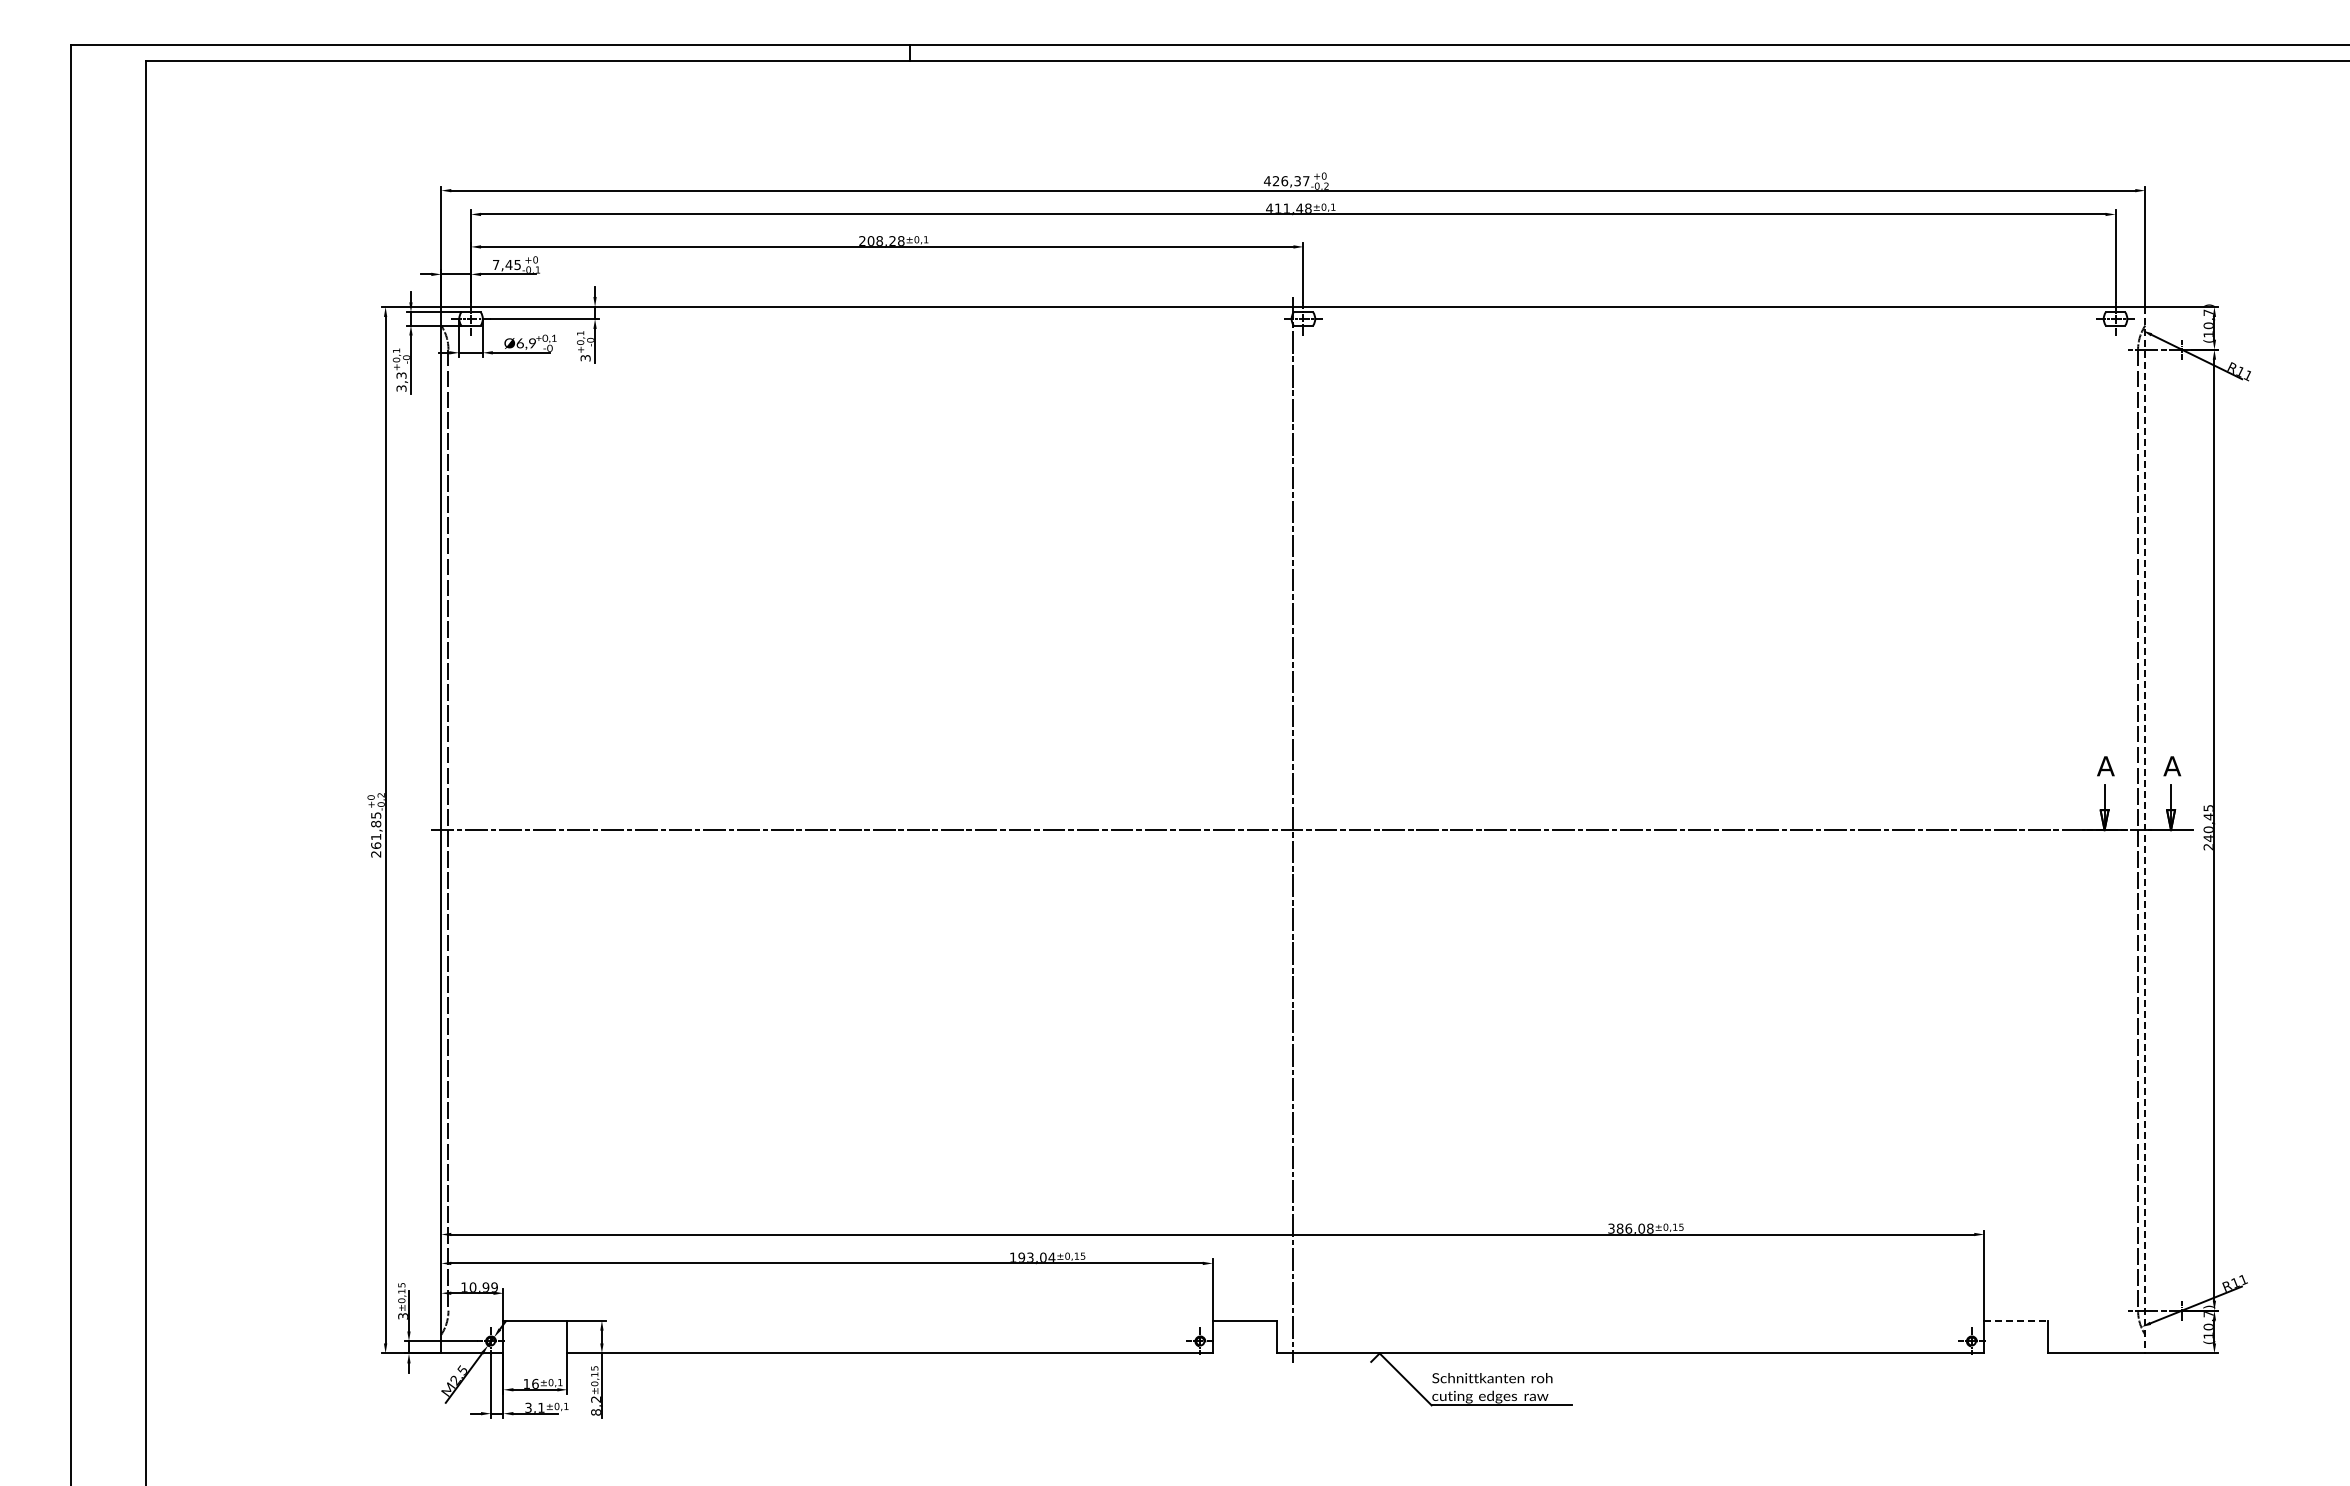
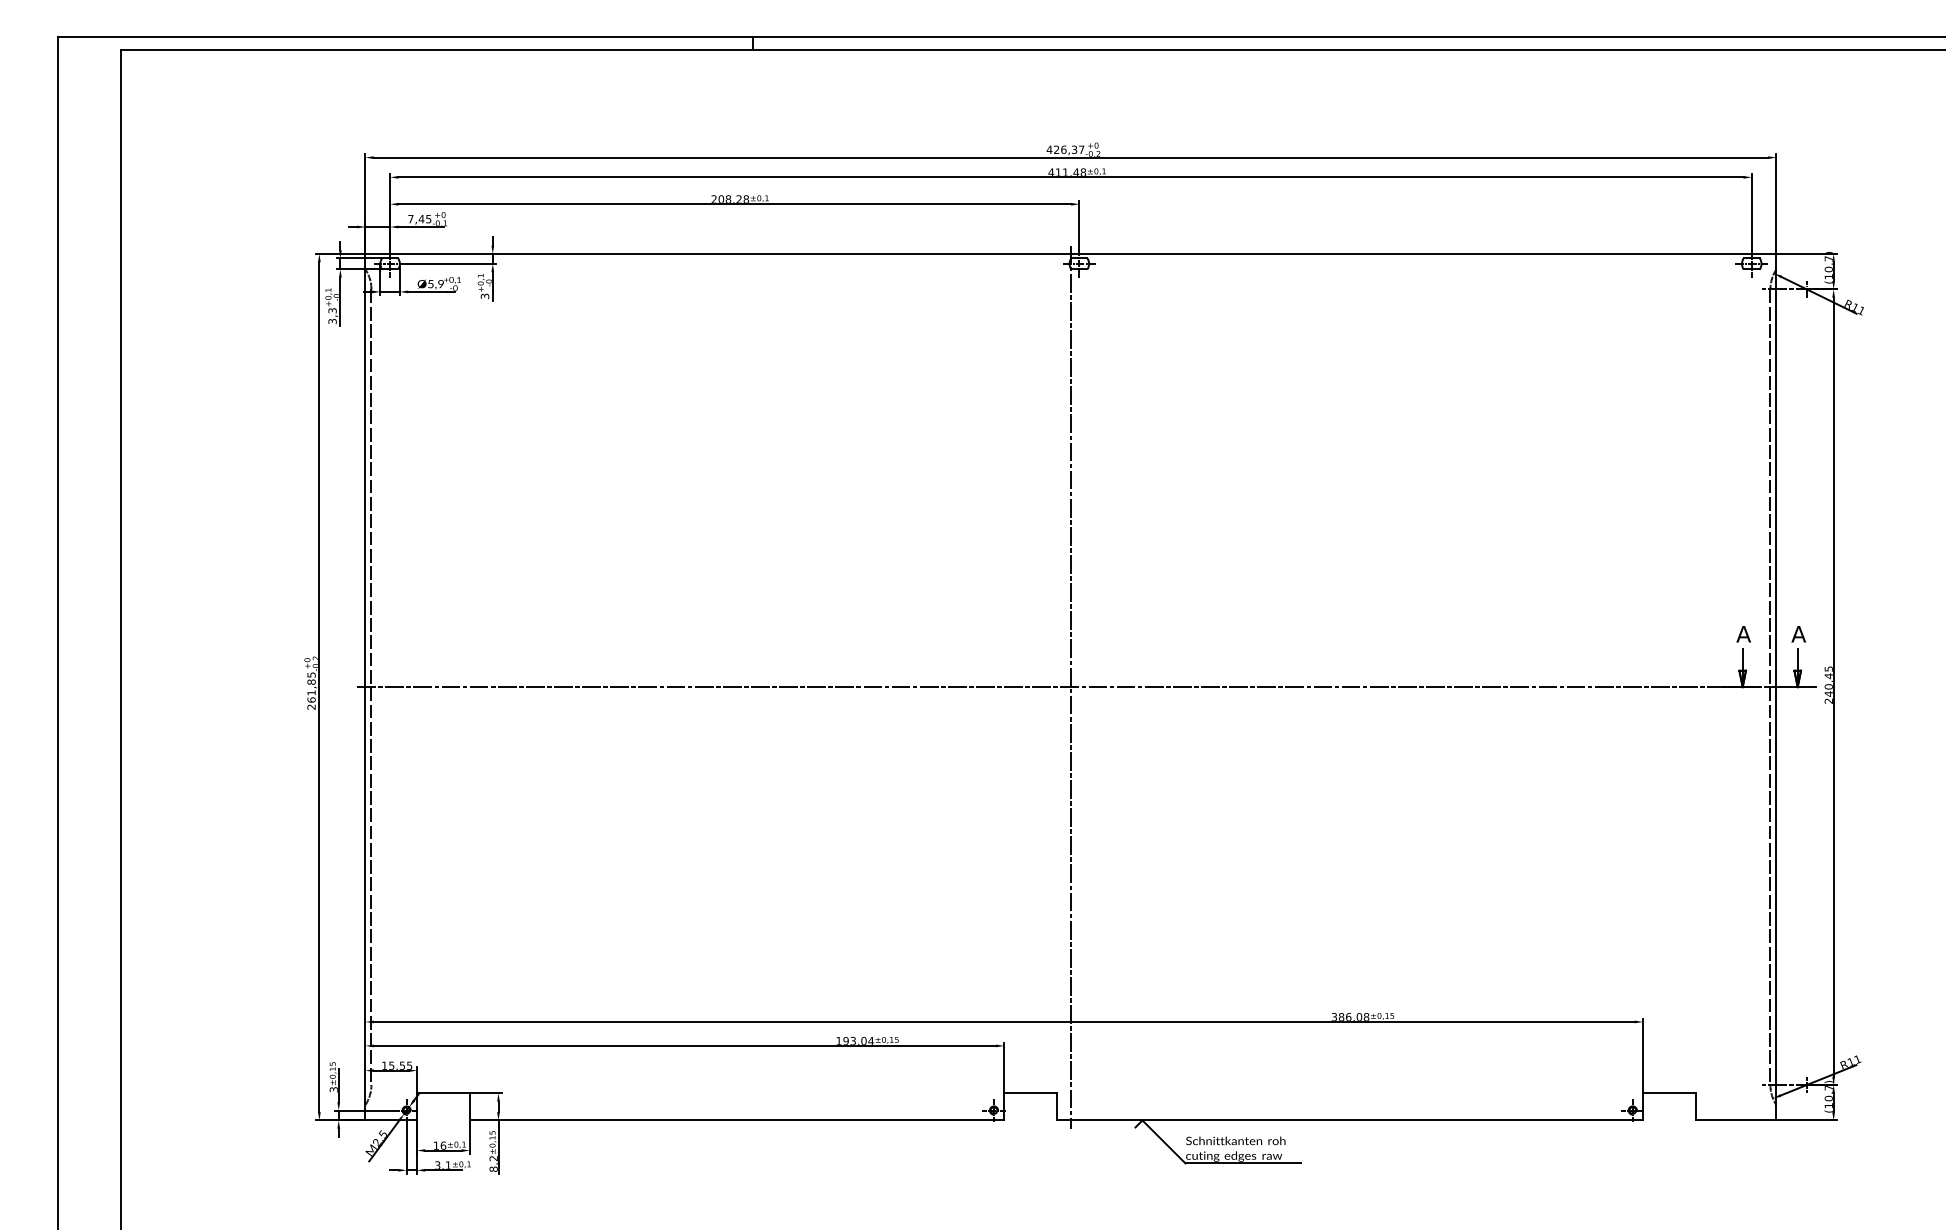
text: (519, 343) -> (430, 284), Ø6,9 -> Ø5,9
line: (2145, 830) -> (1776, 687), dashed -> solid
text: (483, 1286) -> (400, 1065), 10,99 -> 15,55
line: (2016, 1320) -> (1669, 1093), dashed -> solid

